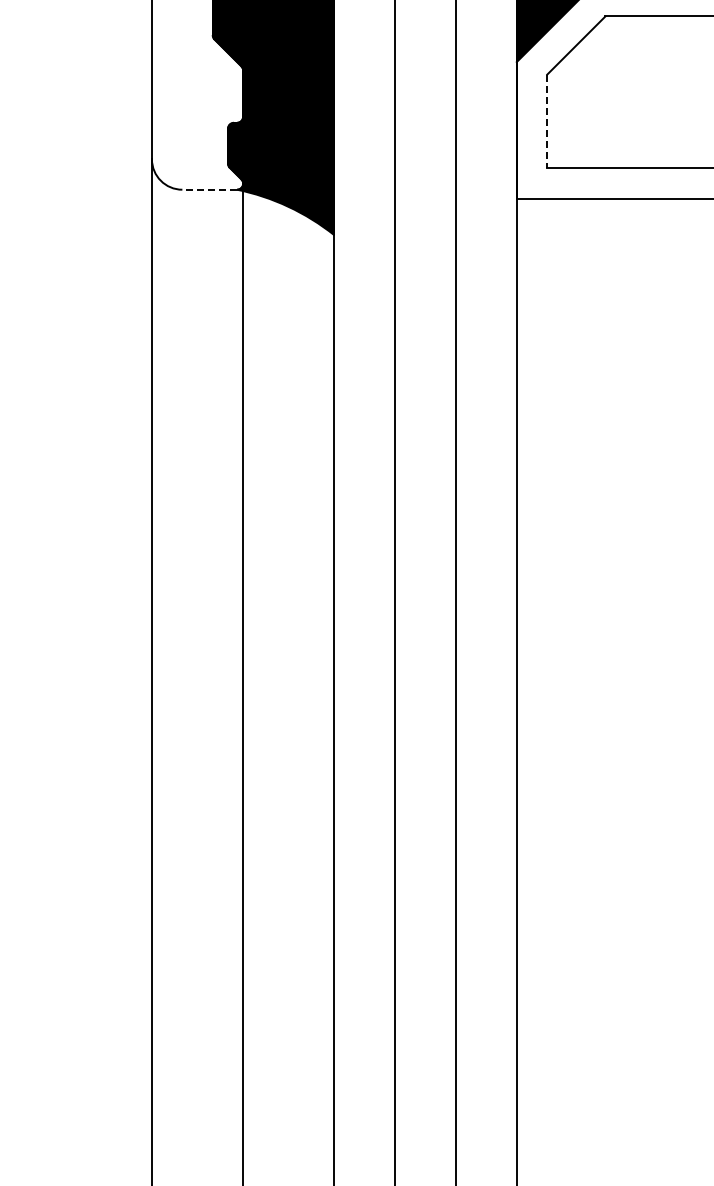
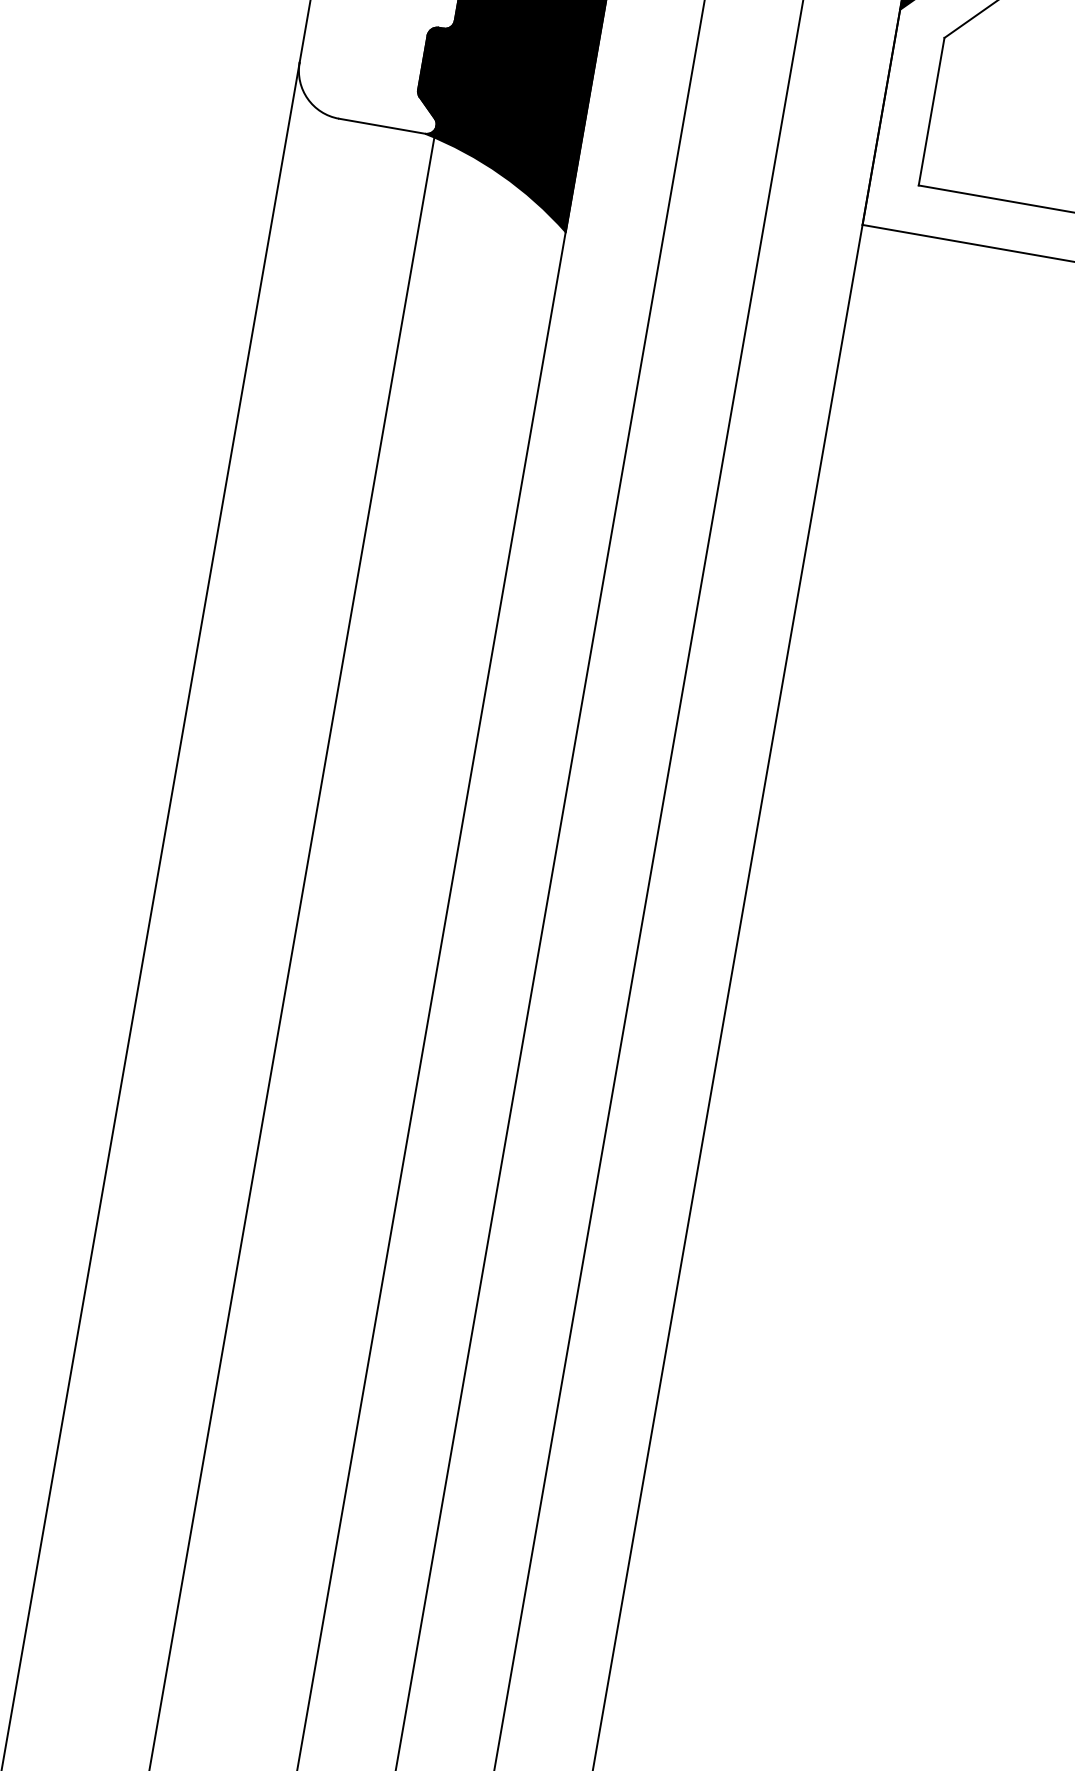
line: (547, 121) -> (932, 111), dashed -> solid
line: (209, 189) -> (381, 125), dashed -> solid

